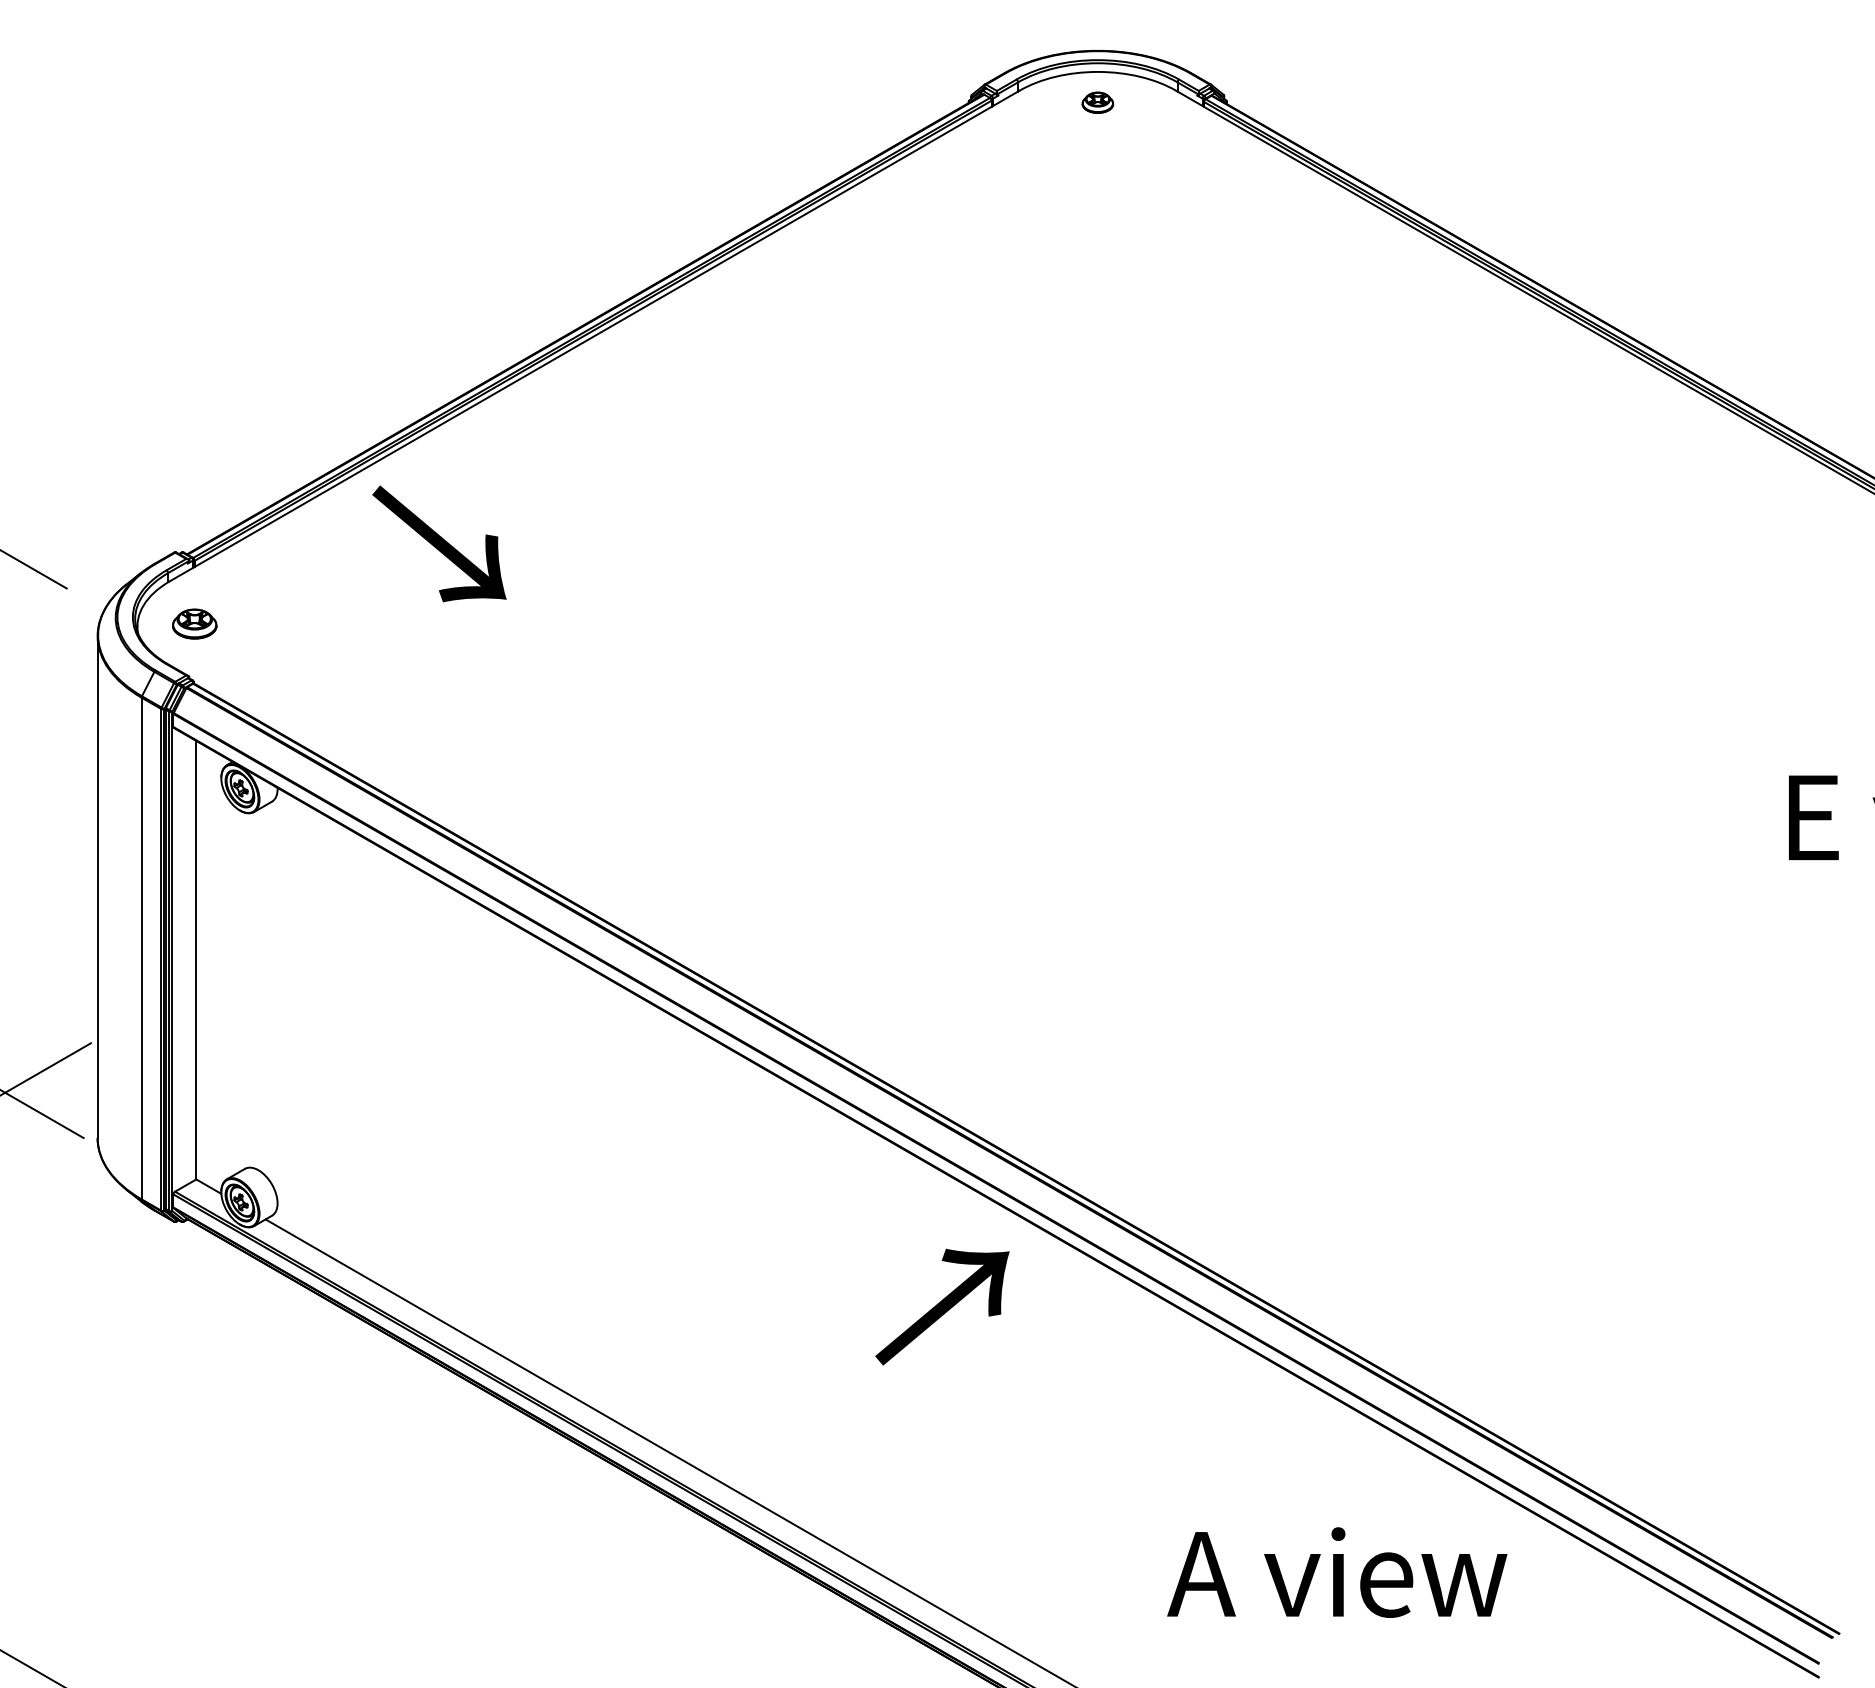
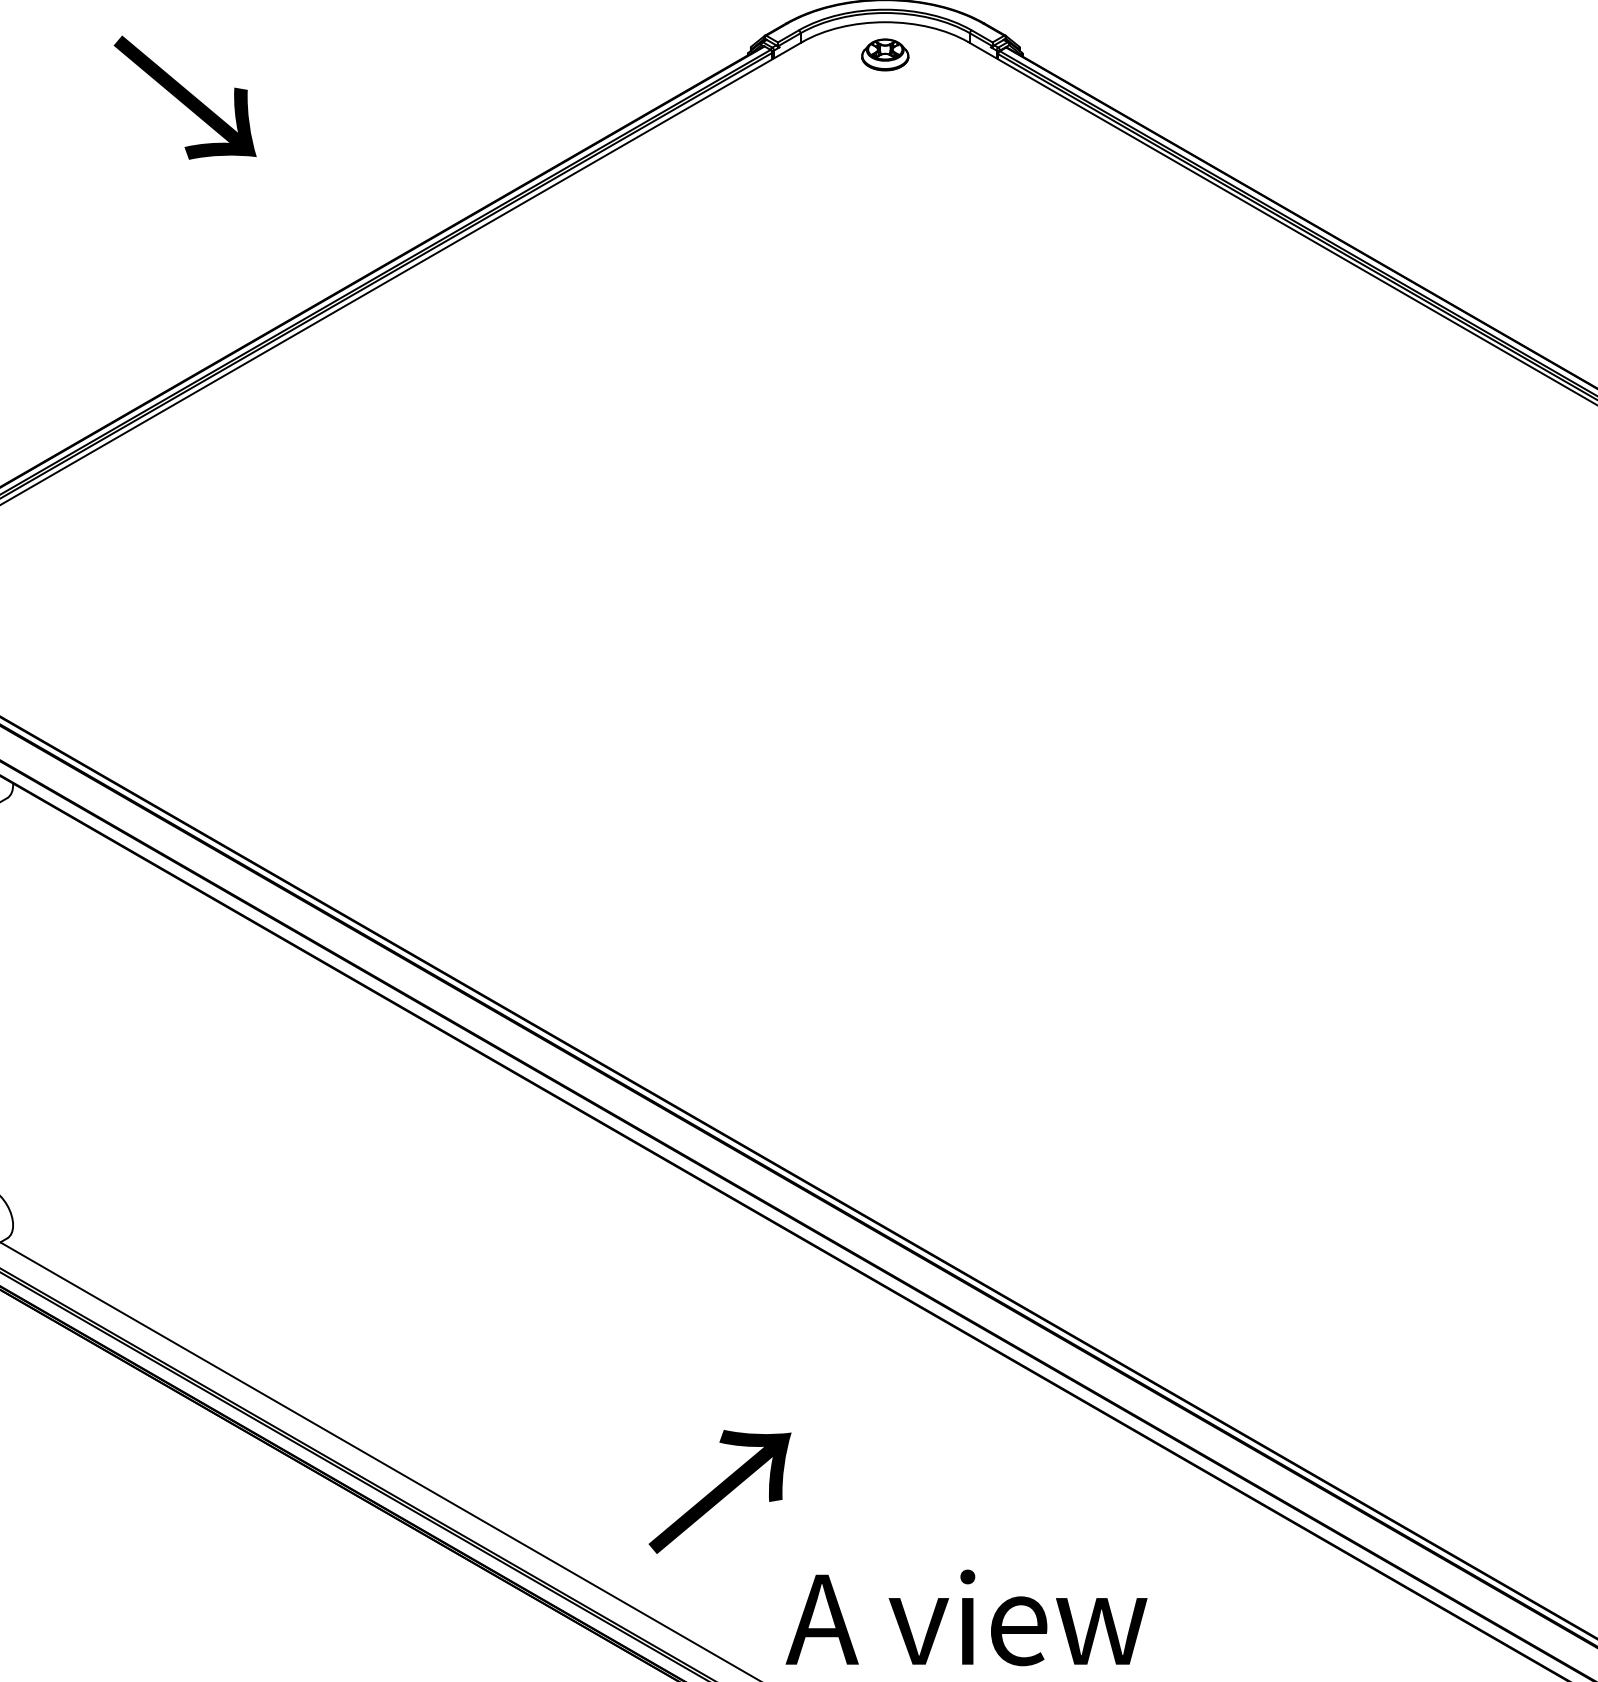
part: (1097, 102) -> (884, 54), size x1.43
text: (439, 543) -> (185, 97), moved
text: (942, 1306) -> (720, 1491), moved
text: (1337, 1572) -> (966, 1617), moved

